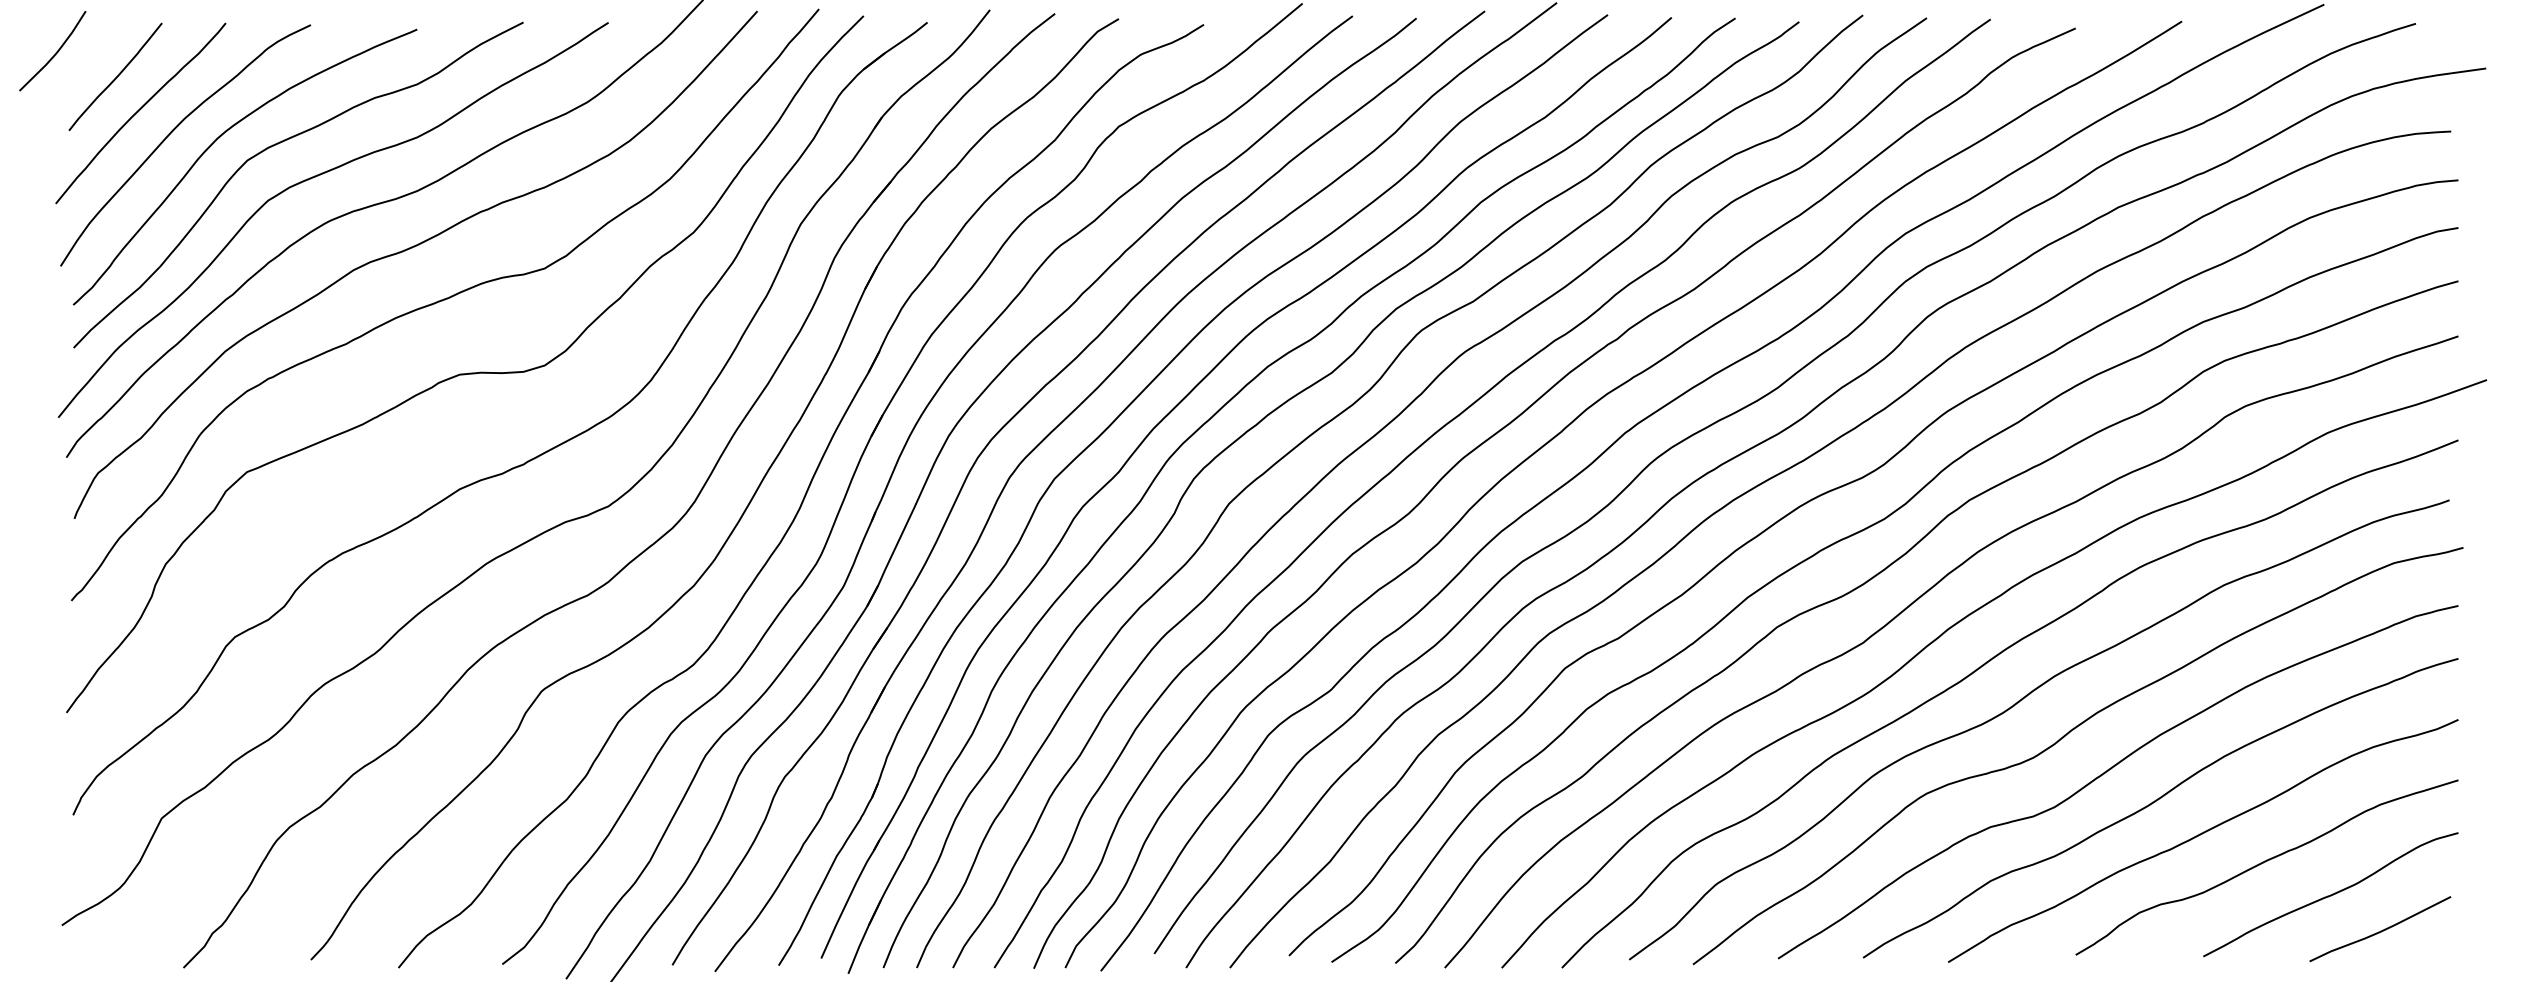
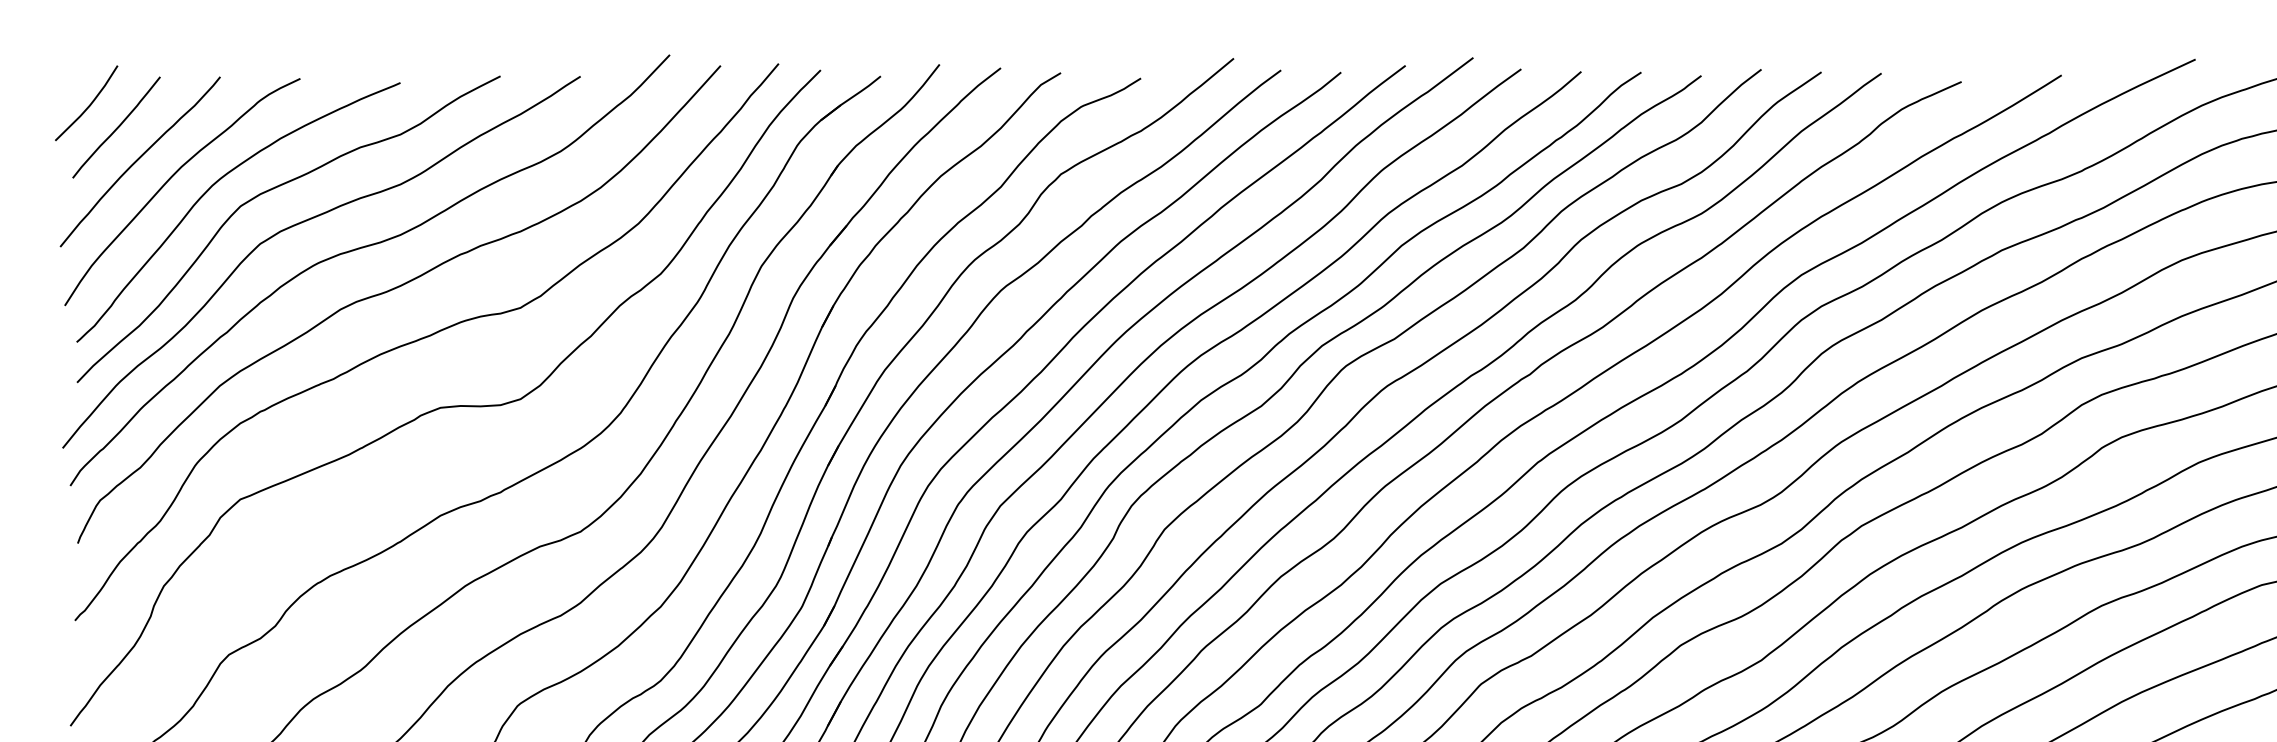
curve: (55, 52) -> (89, 104), moved

